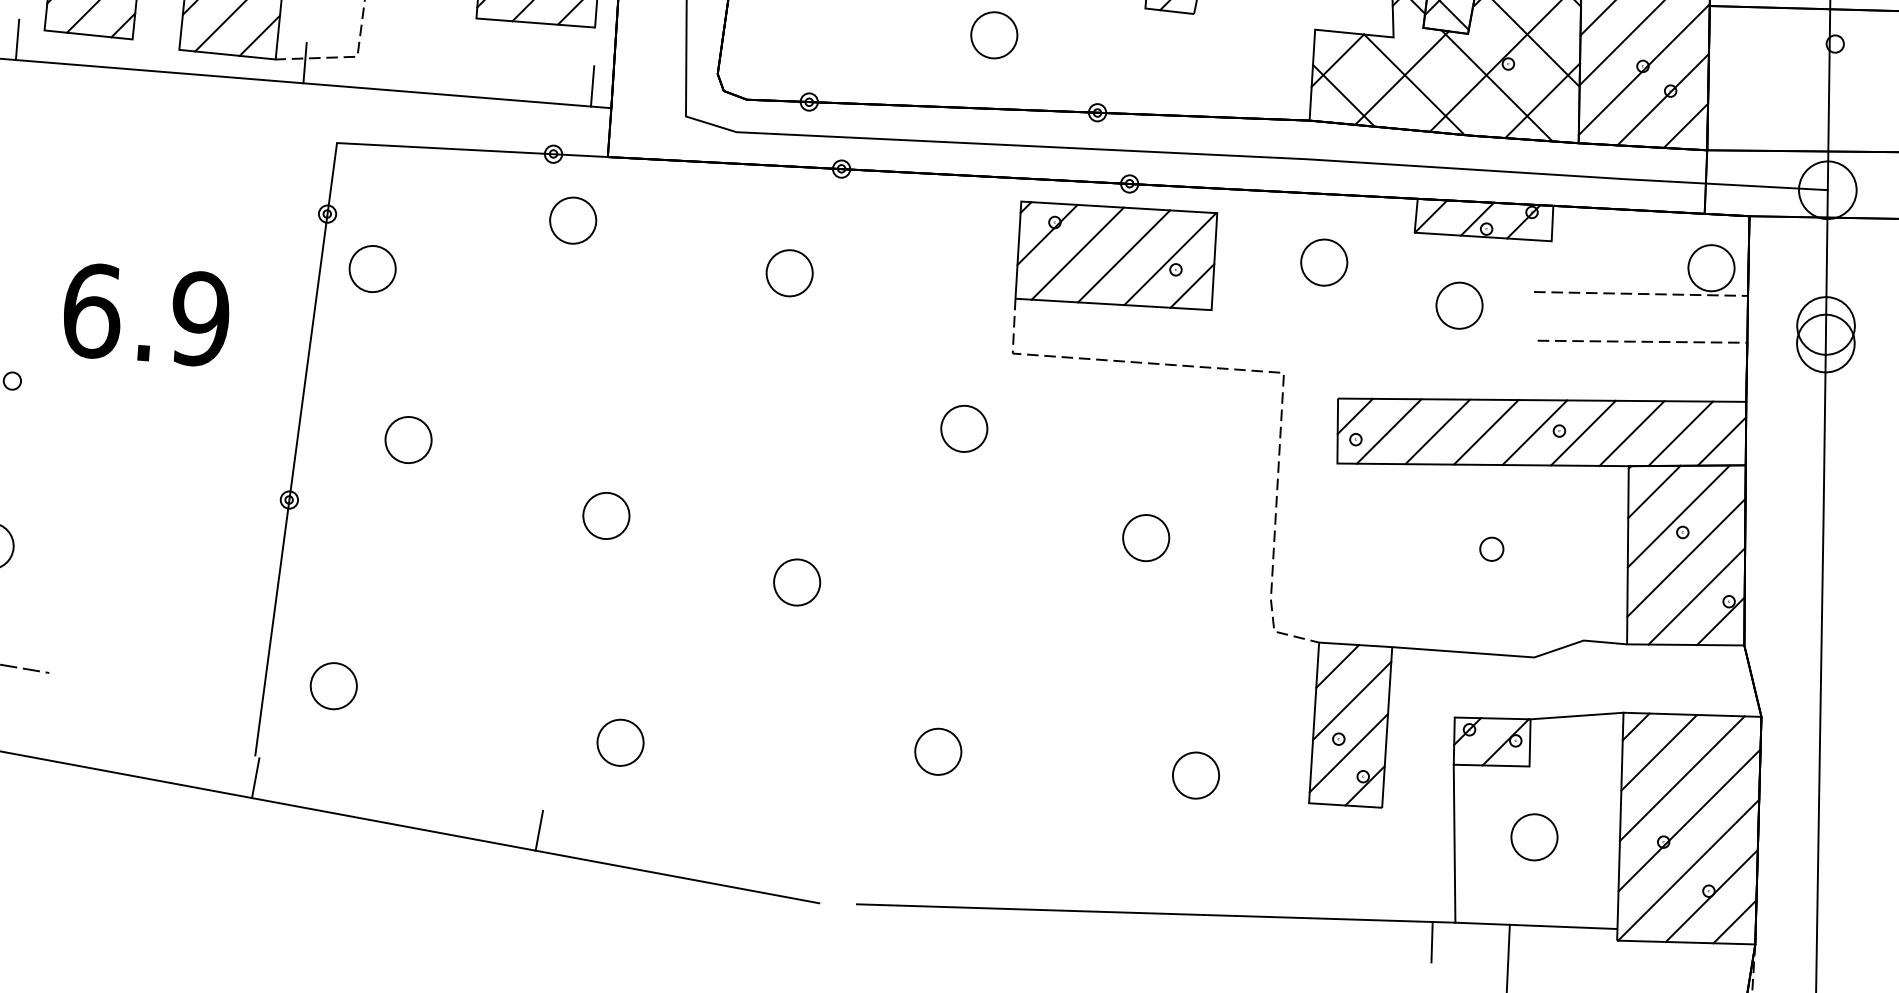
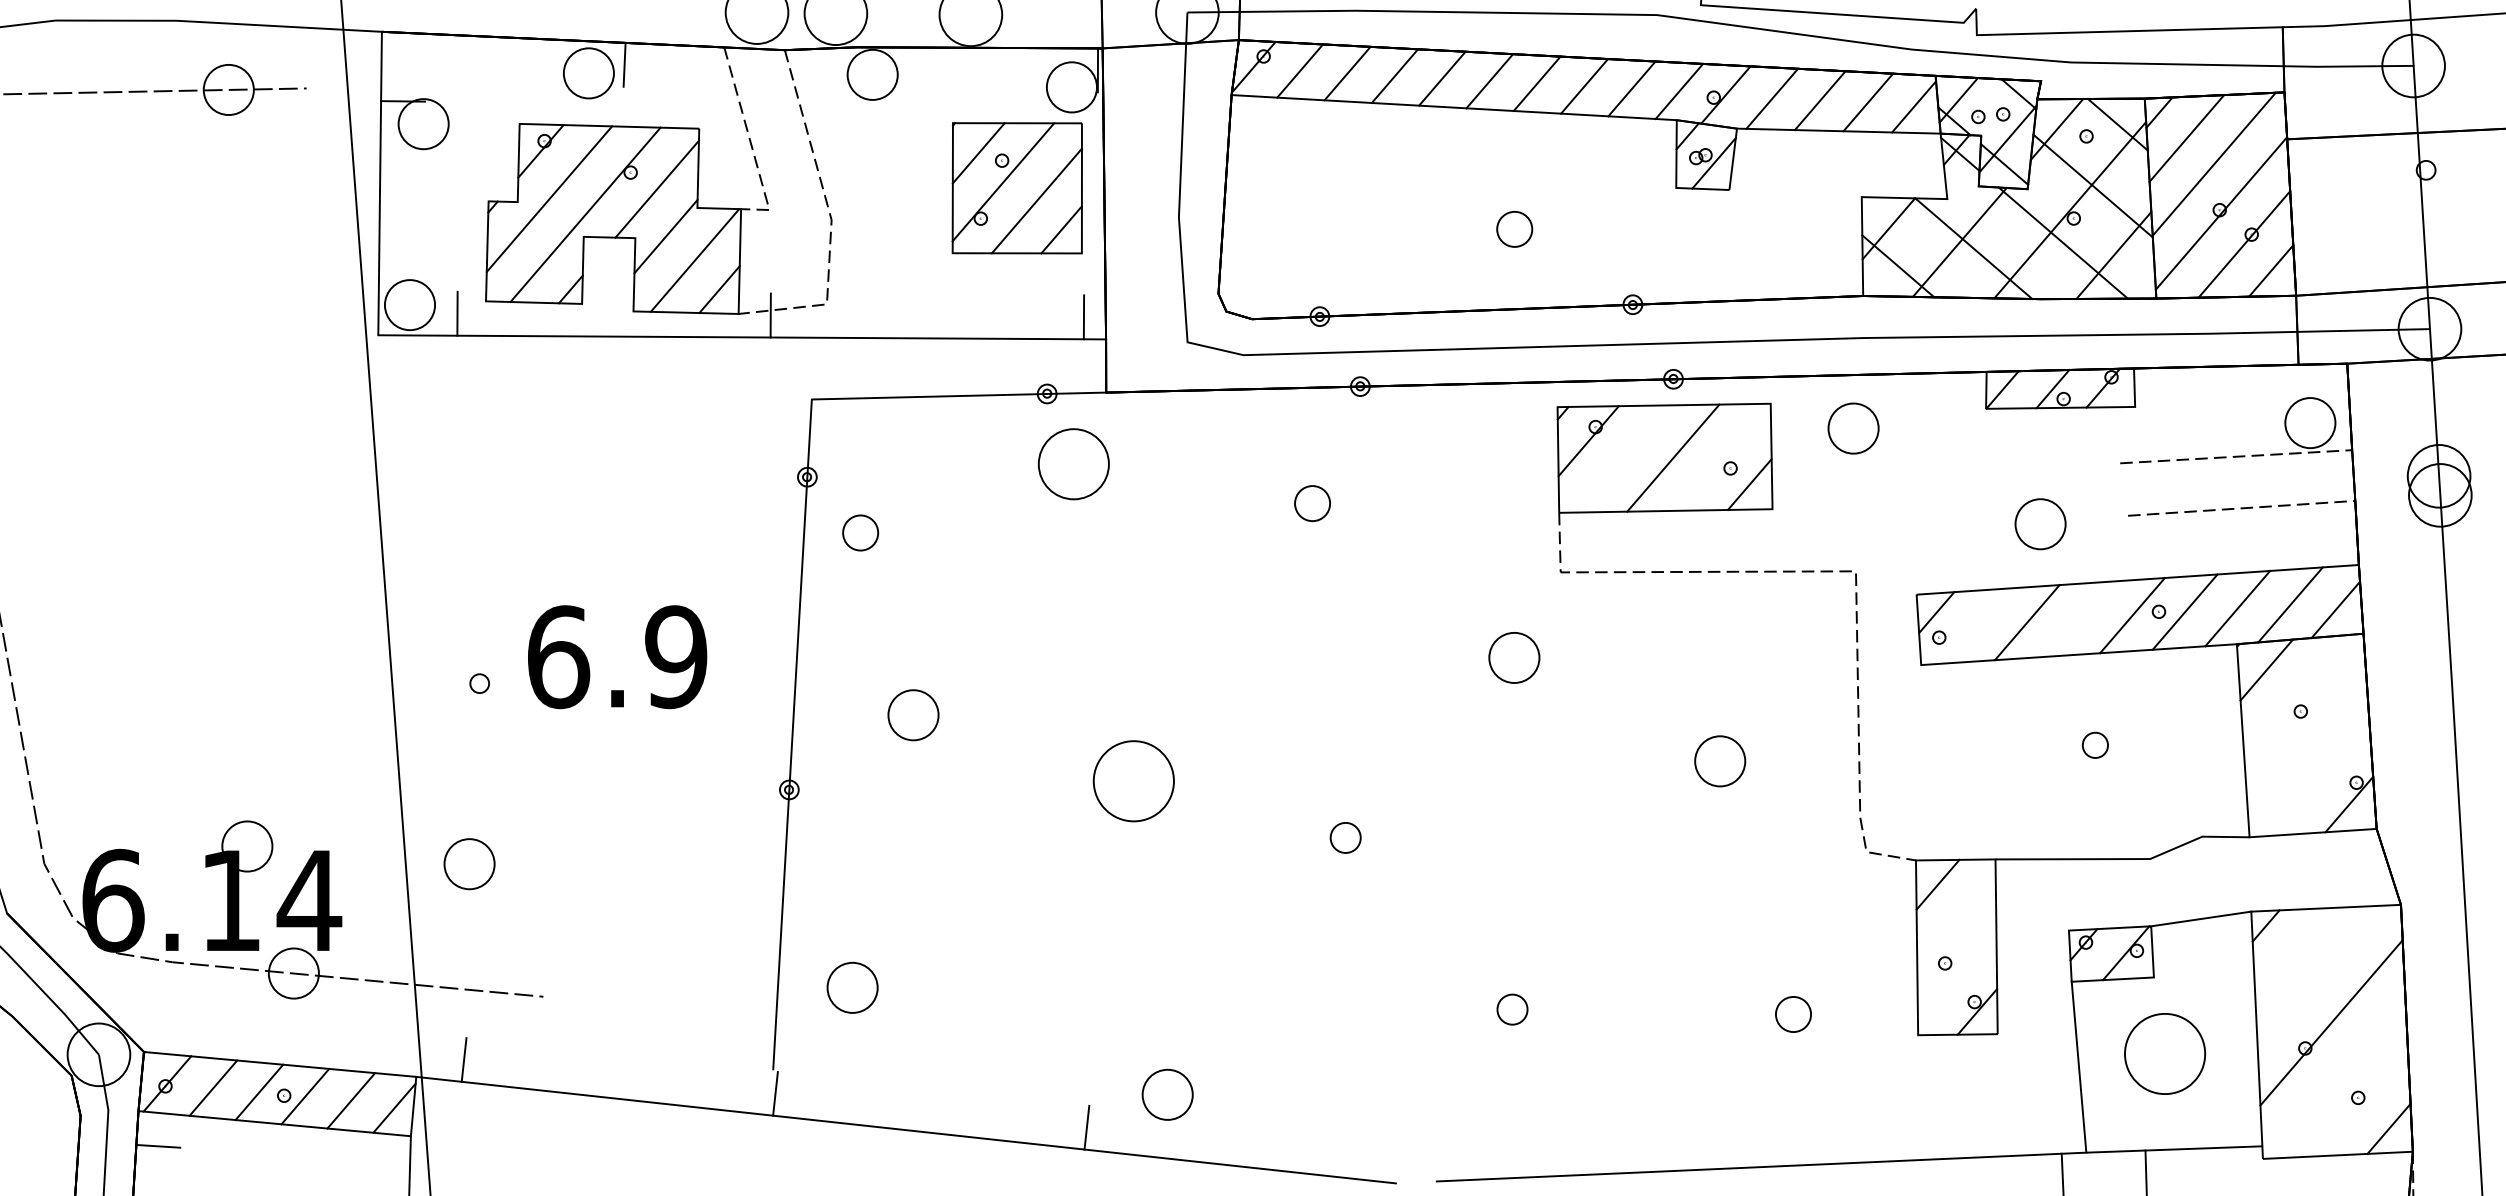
part: (994, 35) -> (1514, 229), size x0.7
part: (572, 220) -> (1073, 464), size x1.4
line: (1077, 253) -> (1622, 458), removed
line: (1170, 258) -> (1723, 456), removed
part: (1324, 262) -> (1853, 428), moved
part: (372, 268) -> (860, 532), size x0.7
part: (789, 273) -> (1312, 503), size x0.7
part: (1459, 305) -> (2040, 524), moved
text: (146, 315) -> (617, 657), moved
line: (1389, 430) -> (1974, 625), removed
line: (1485, 431) -> (2079, 618), removed
part: (606, 516) -> (1133, 781), size x1.6
line: (1679, 516) -> (2295, 694), removed
line: (1686, 557) -> (2306, 738), removed
part: (796, 582) -> (1345, 837), size x0.6
line: (1696, 596) -> (2320, 779), removed
line: (1352, 700) -> (1956, 920), removed
part: (620, 742) -> (1167, 1094), moved
part: (938, 751) -> (1512, 1009), size x0.6
line: (1349, 752) -> (1957, 977), removed
line: (1659, 753) -> (2293, 952), removed
part: (1196, 775) -> (1793, 1014), size x0.7
line: (1681, 777) -> (2319, 977), removed
part: (1534, 837) -> (2164, 1053), size x1.6
line: (1688, 869) -> (2334, 1076), removed
line: (1711, 895) -> (2361, 1102), removed

